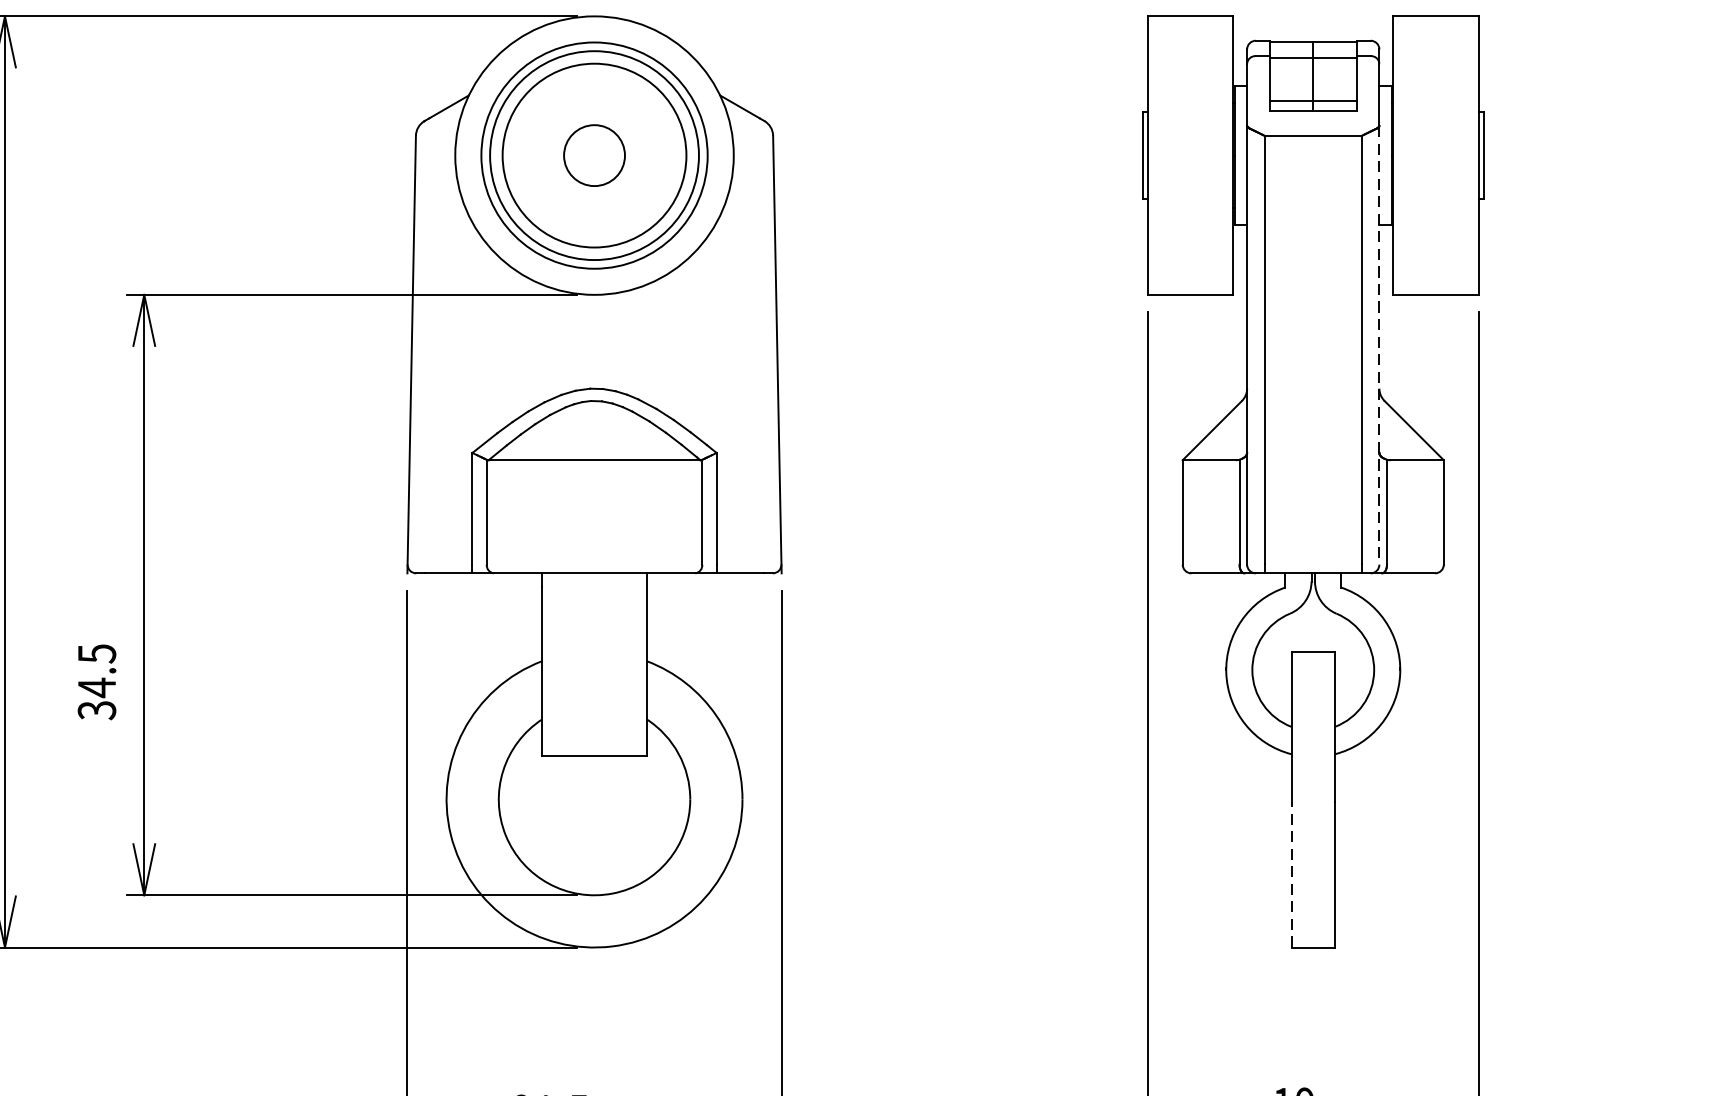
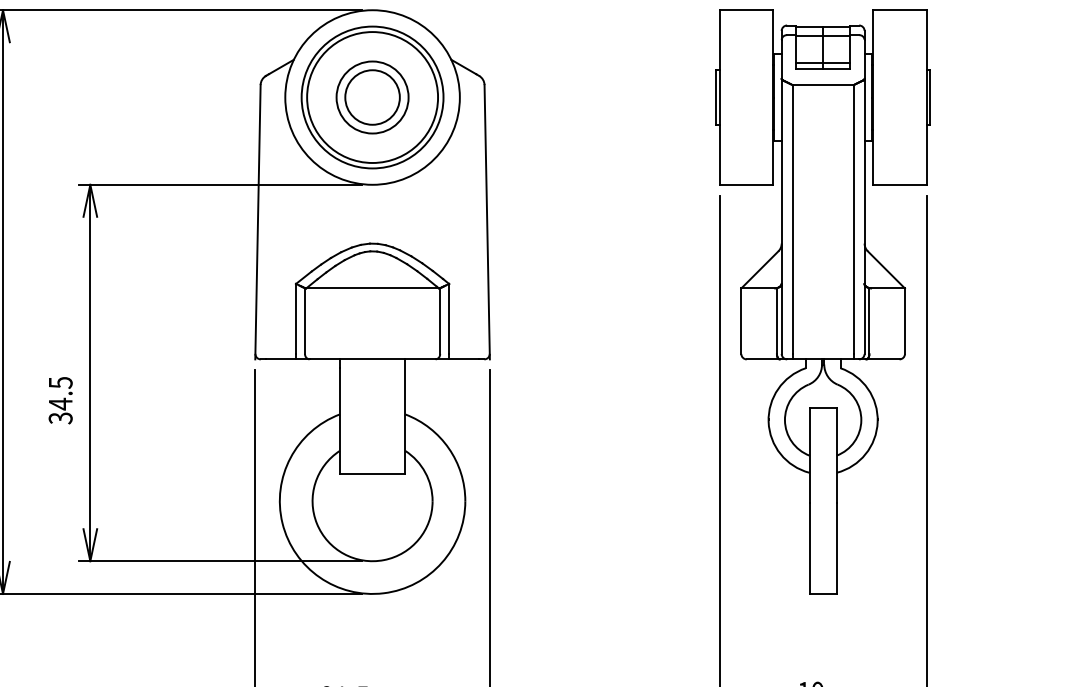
circle: (594, 155) -> (372, 97), size x0.62
circle: (594, 155) -> (372, 97), size x1.43
line: (1379, 345) -> (864, 216), dashed -> solid
text: (96, 681) -> (60, 400), moved
line: (1291, 875) -> (809, 548), dashed -> solid

